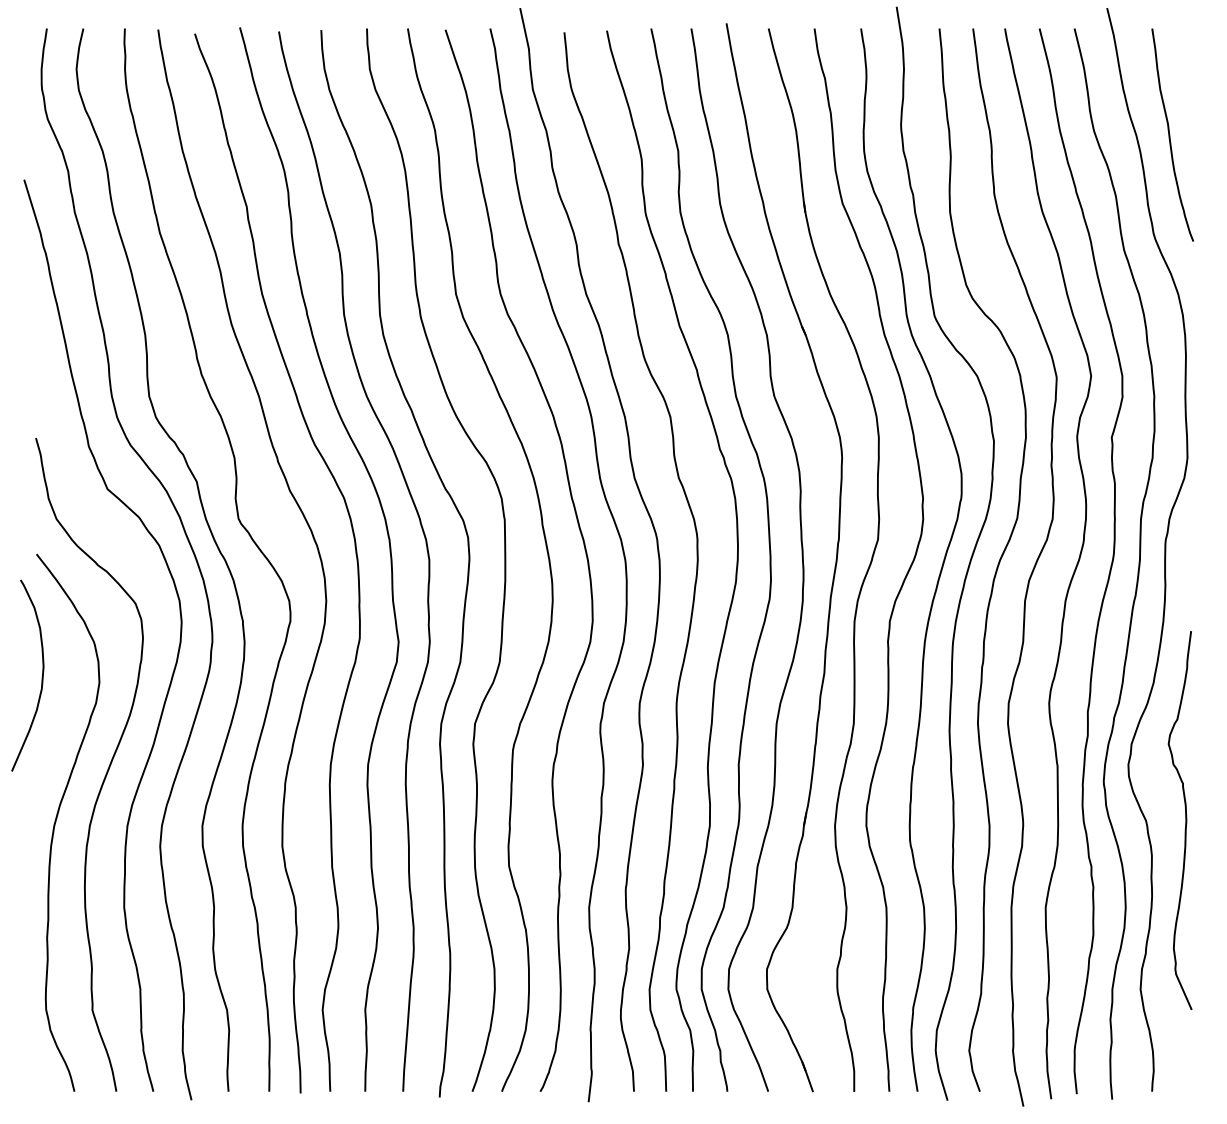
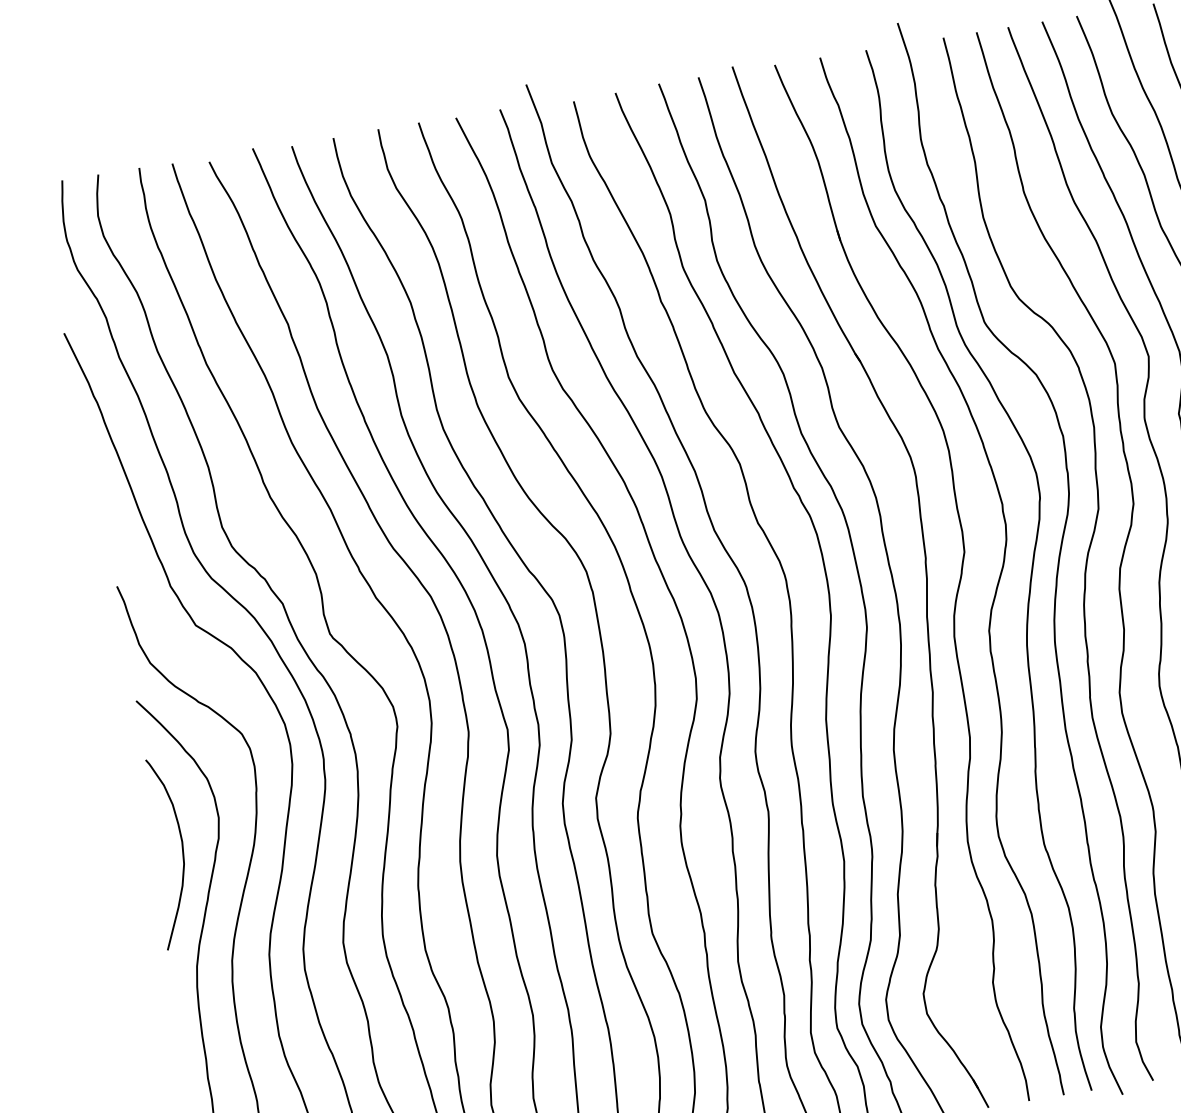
curve: (41, 676) -> (181, 851), moved

